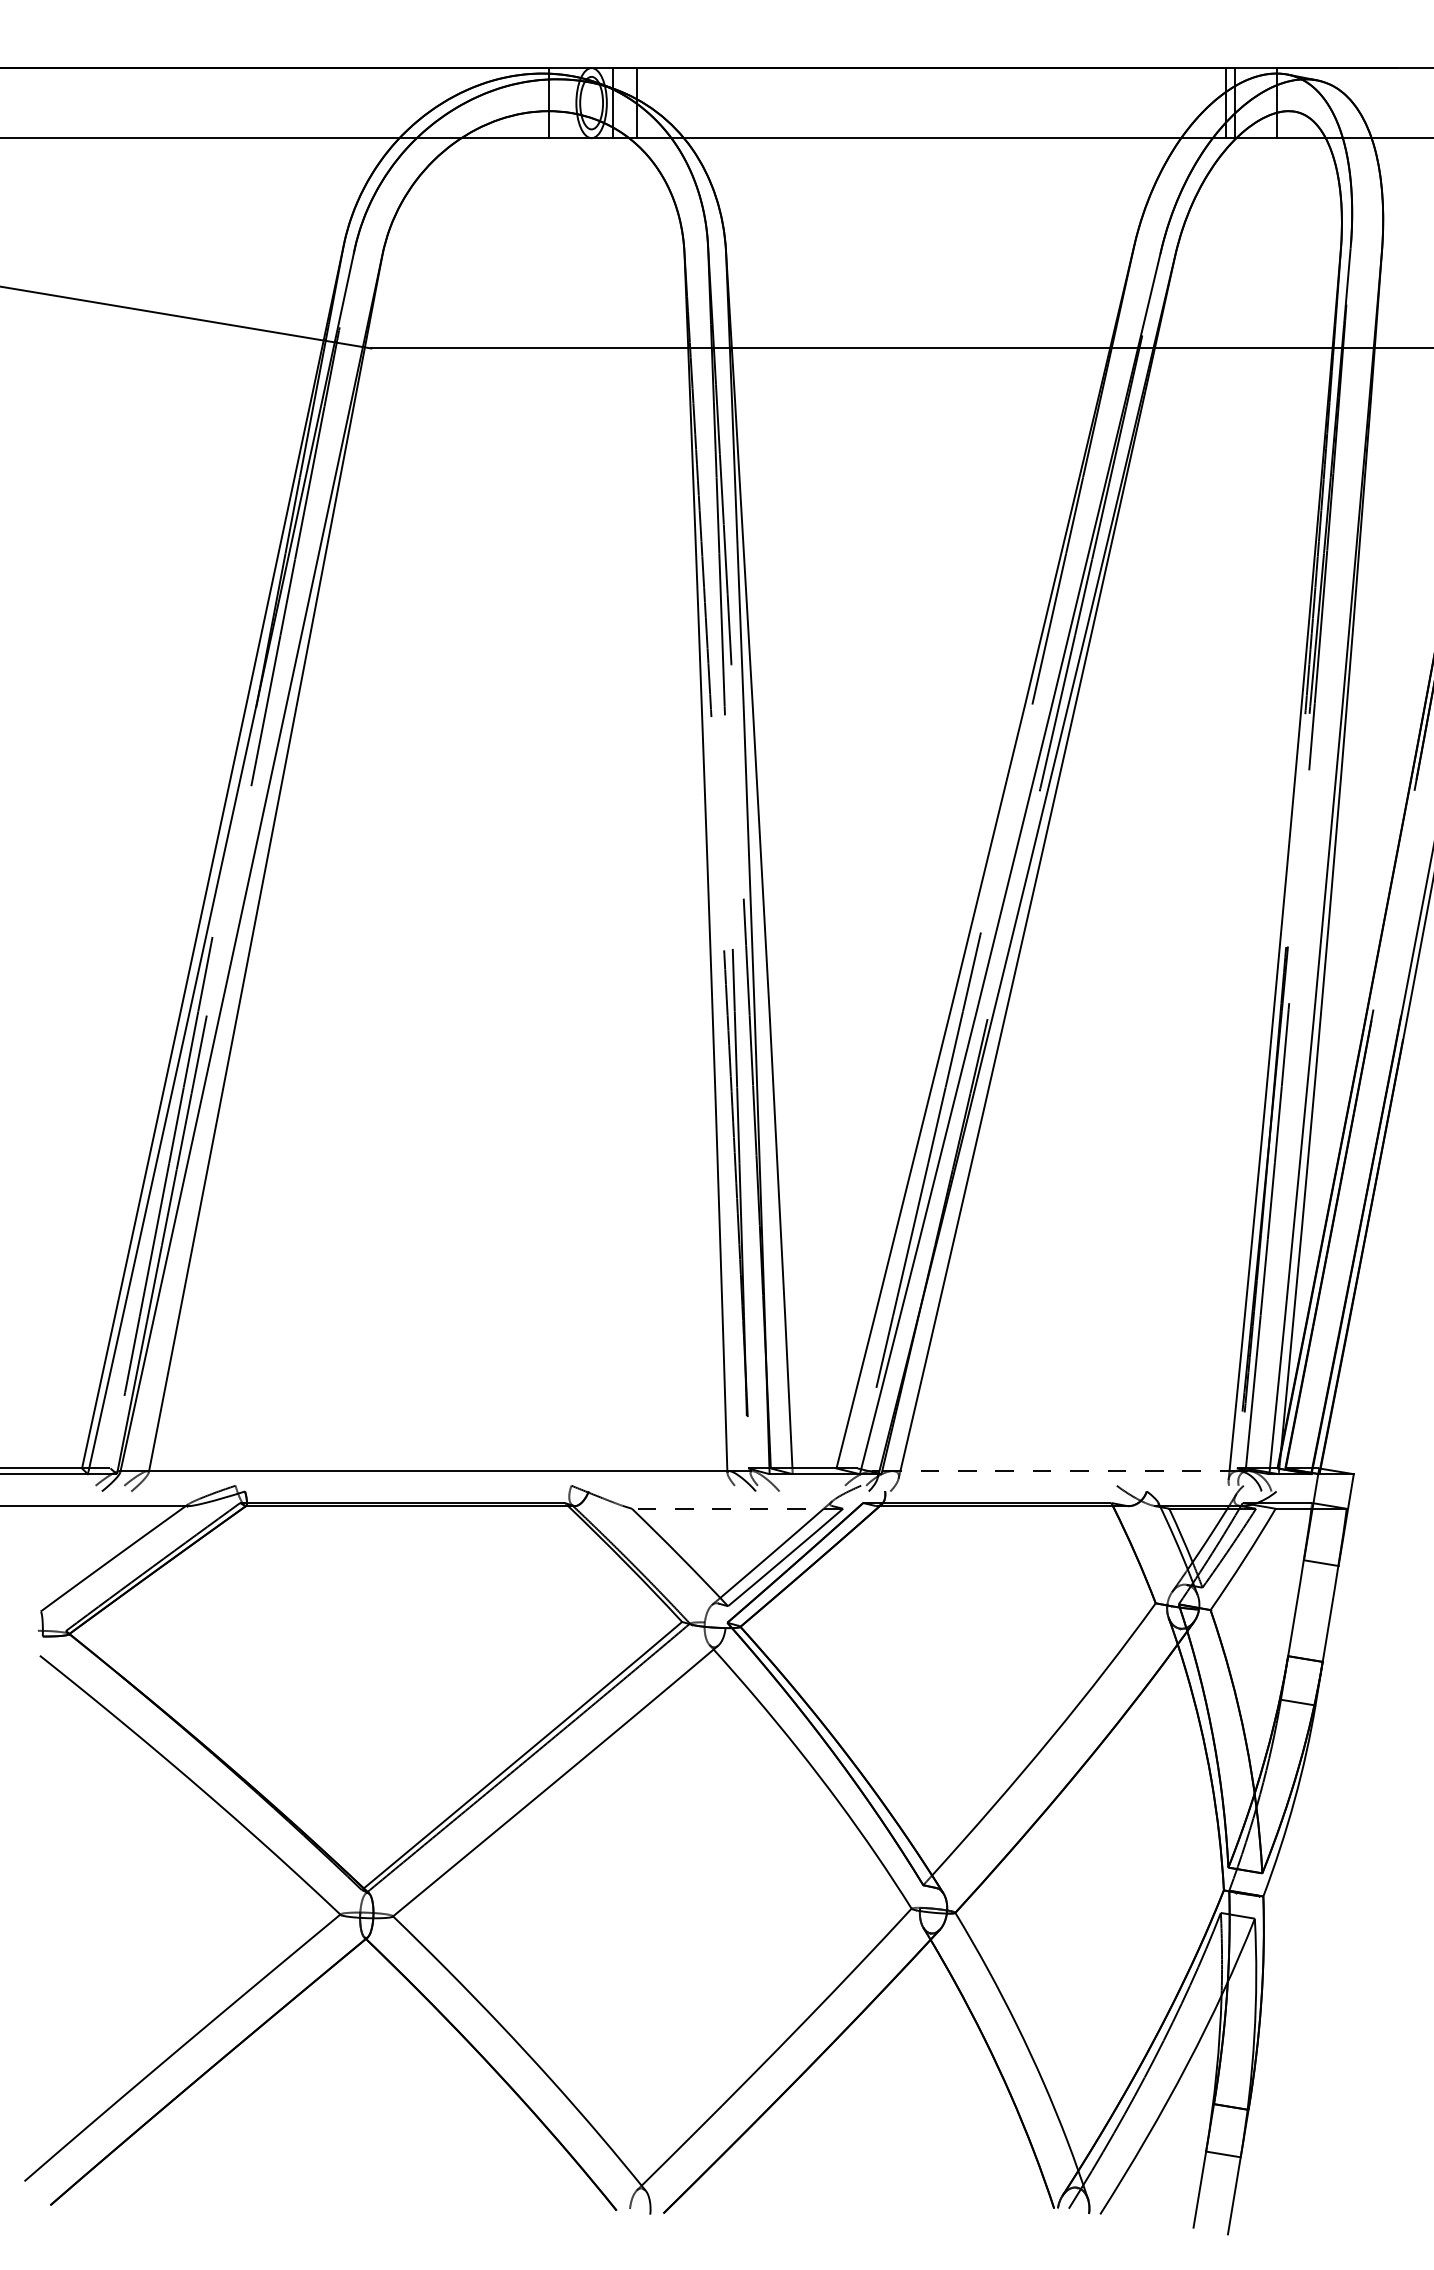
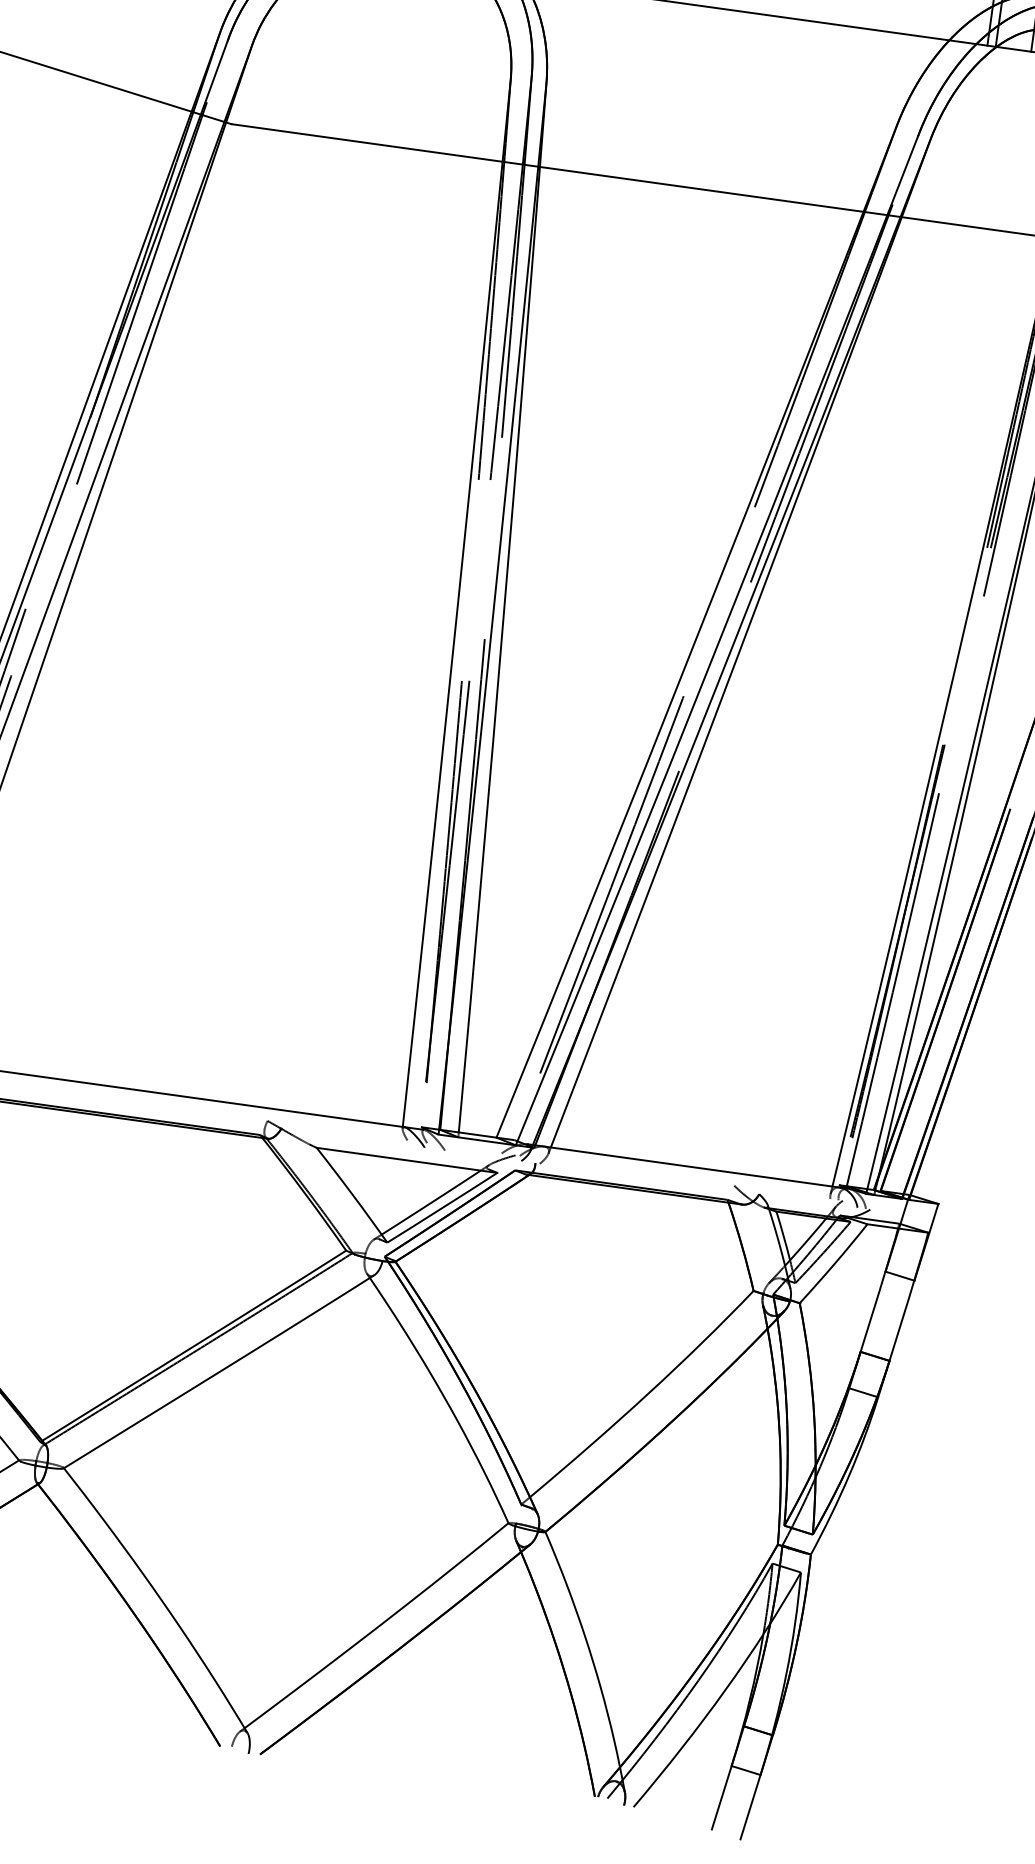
line: (1058, 1471) -> (686, 1166), dashed -> solid
line: (737, 1508) -> (407, 1160), dashed -> solid

